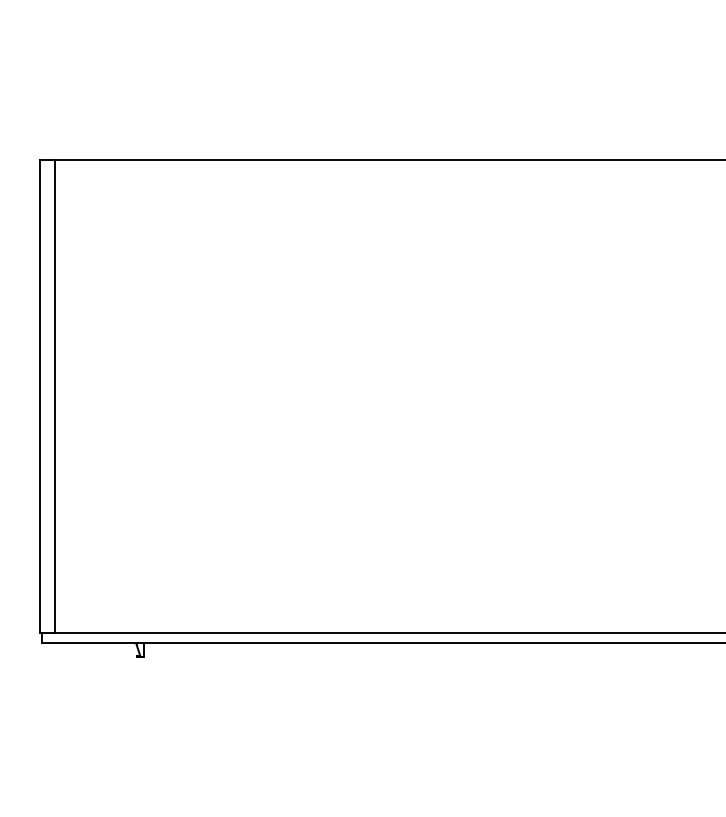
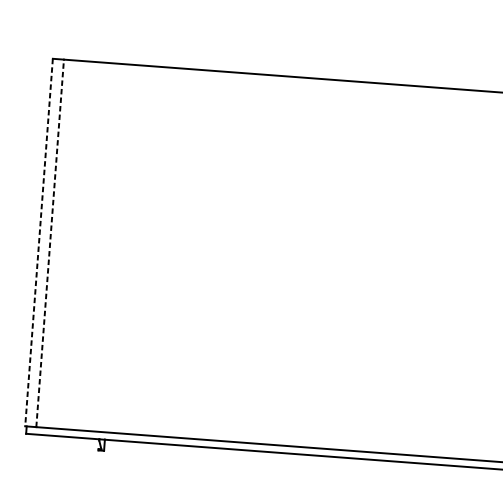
line: (40, 396) -> (39, 242), solid -> dashed
line: (54, 396) -> (50, 243), solid -> dashed

